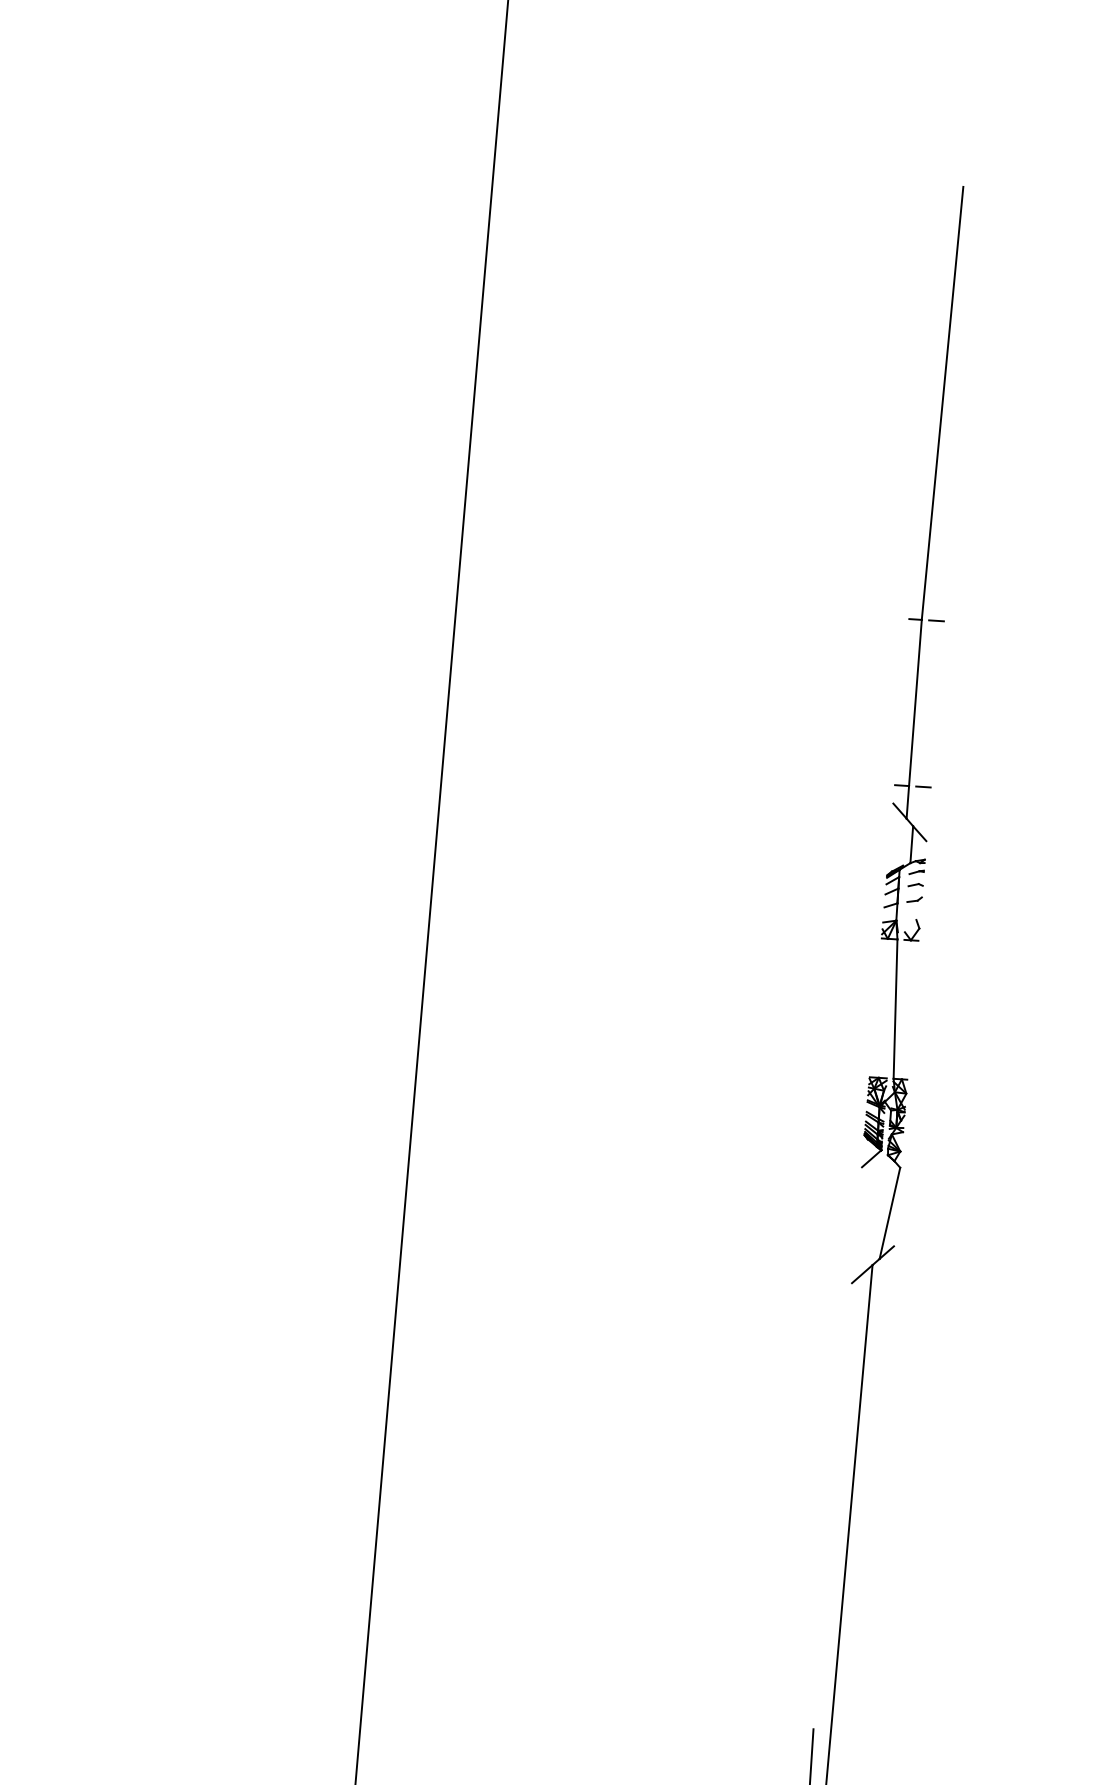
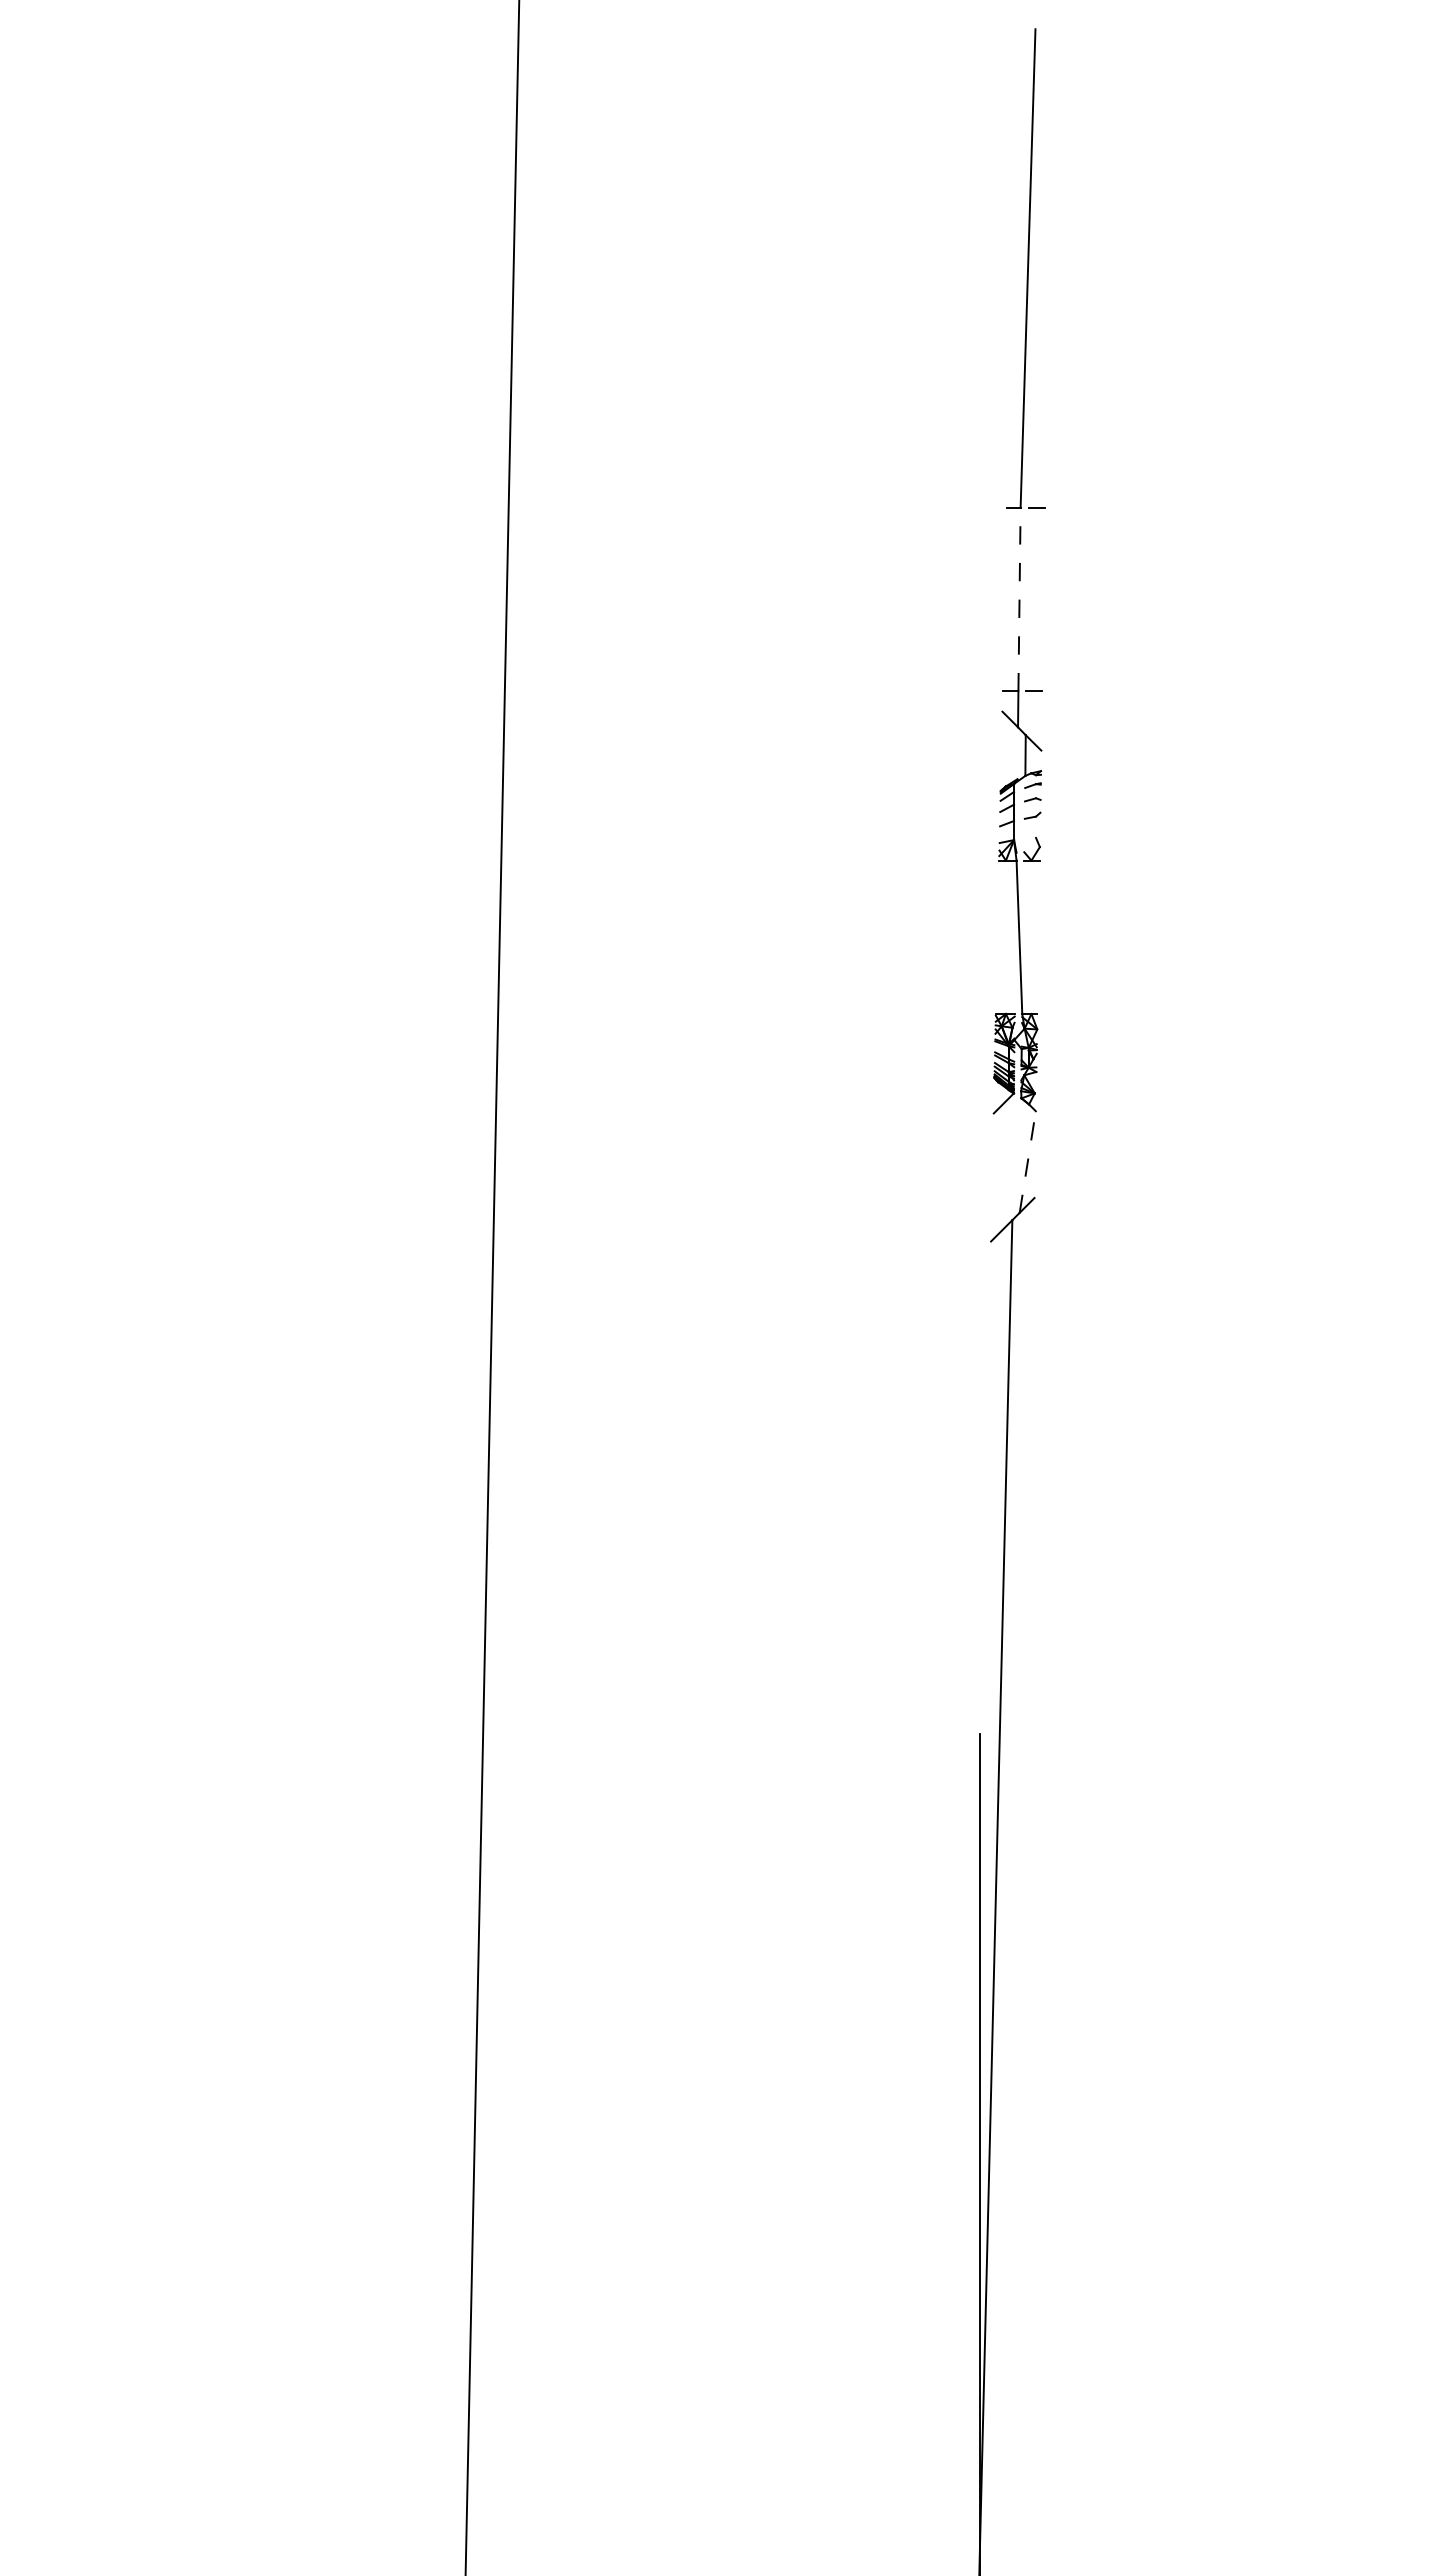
line: (915, 702) -> (1019, 599), solid -> dashed
line: (889, 1212) -> (1027, 1161), solid -> dashed

